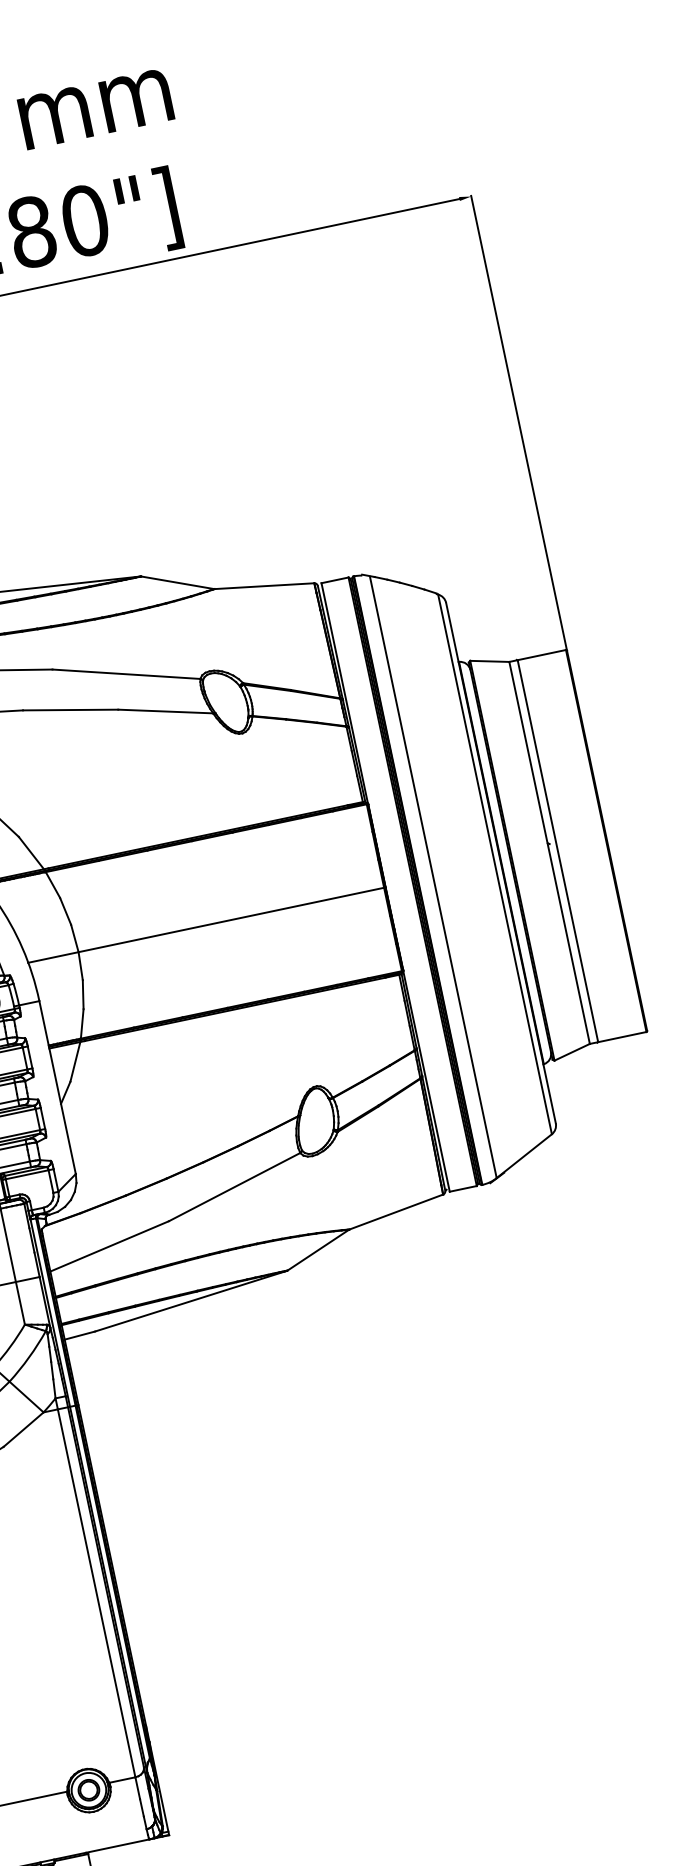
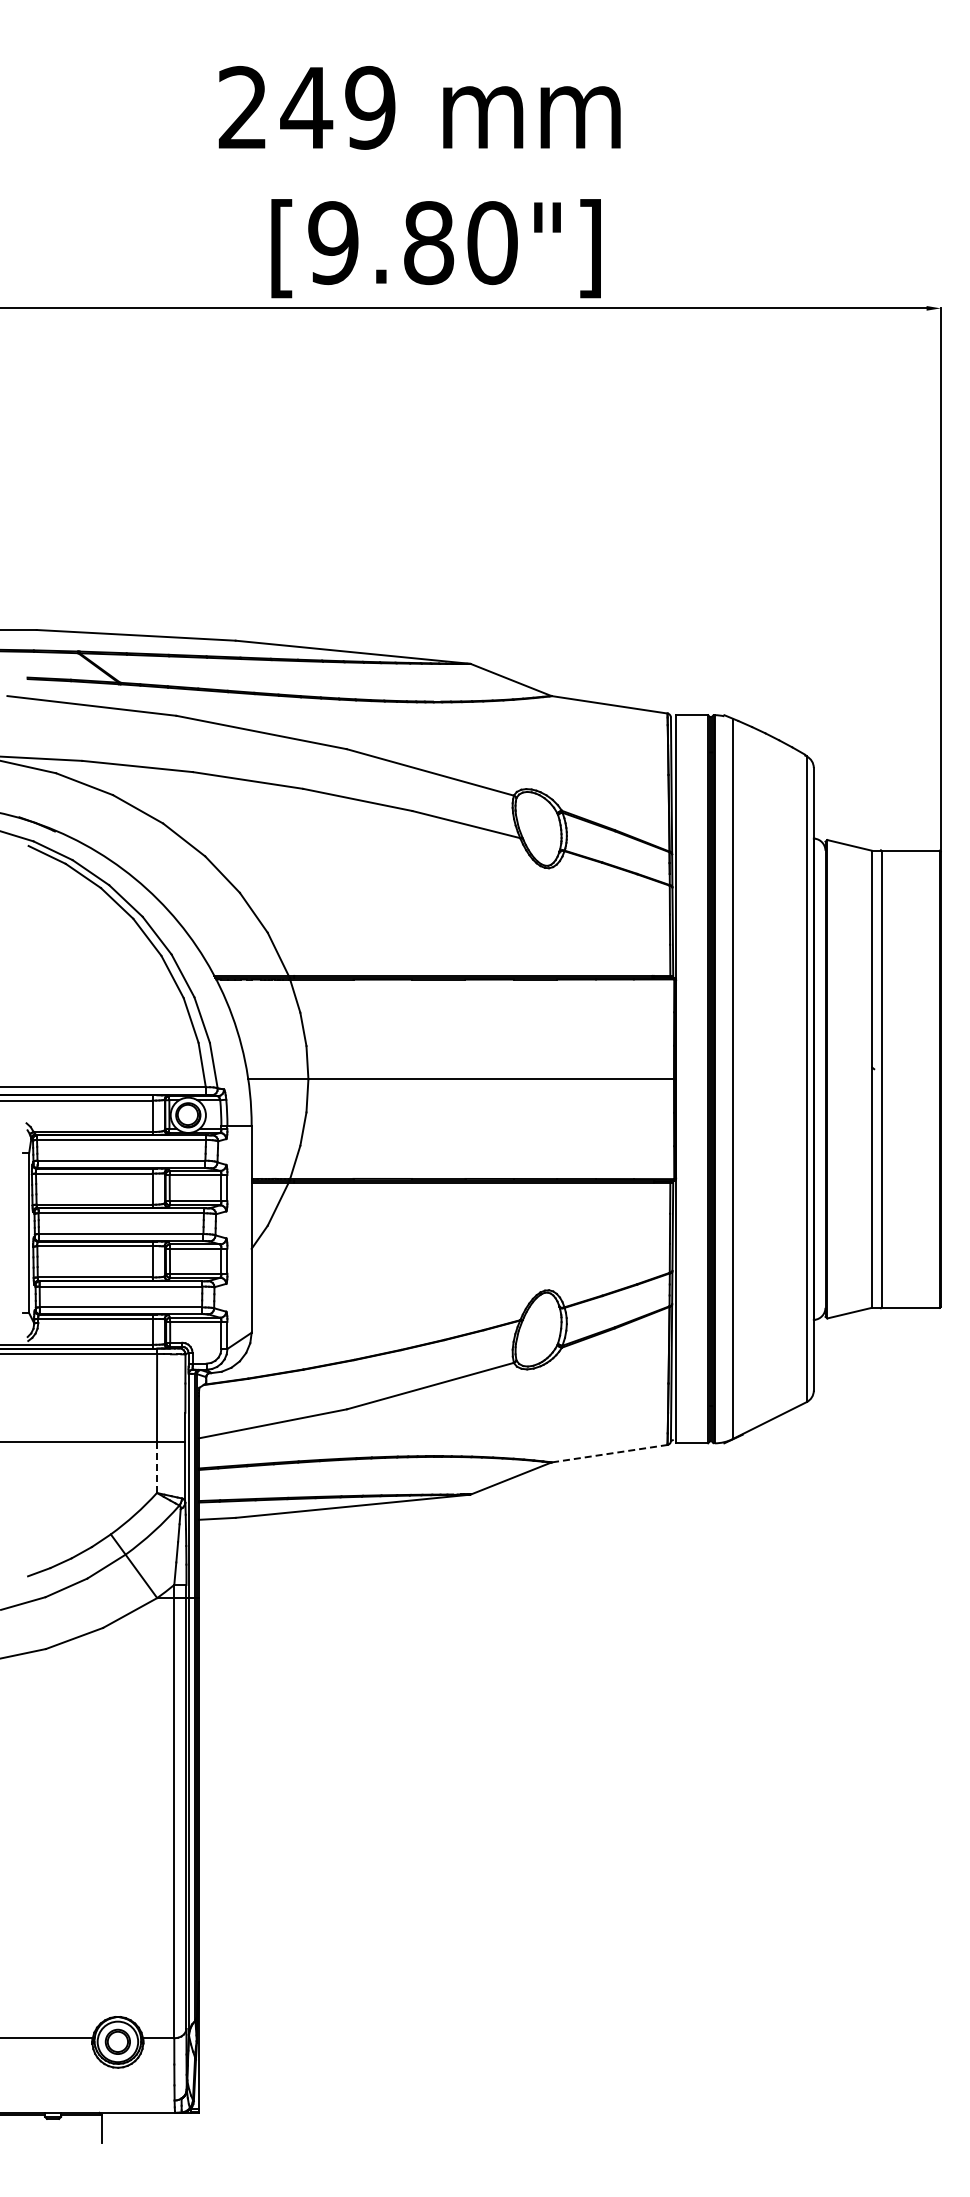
line: (396, 1211) -> (610, 1453), solid -> dashed
line: (20, 1304) -> (156, 1468), solid -> dashed

